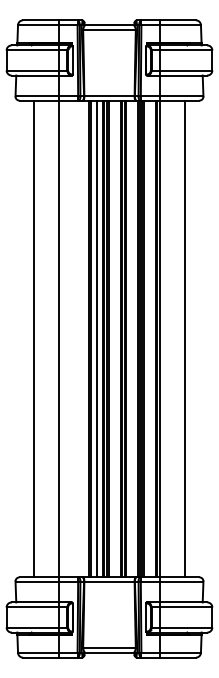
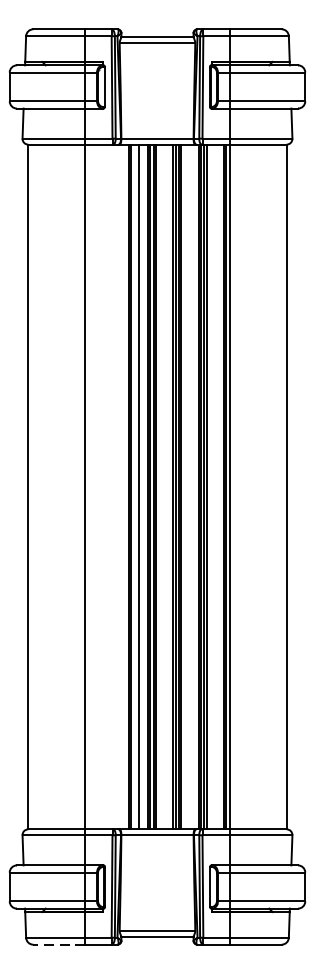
line: (34, 338) -> (28, 486), moved
line: (184, 338) -> (286, 486), moved
line: (40, 657) -> (58, 944), solid -> dashed

